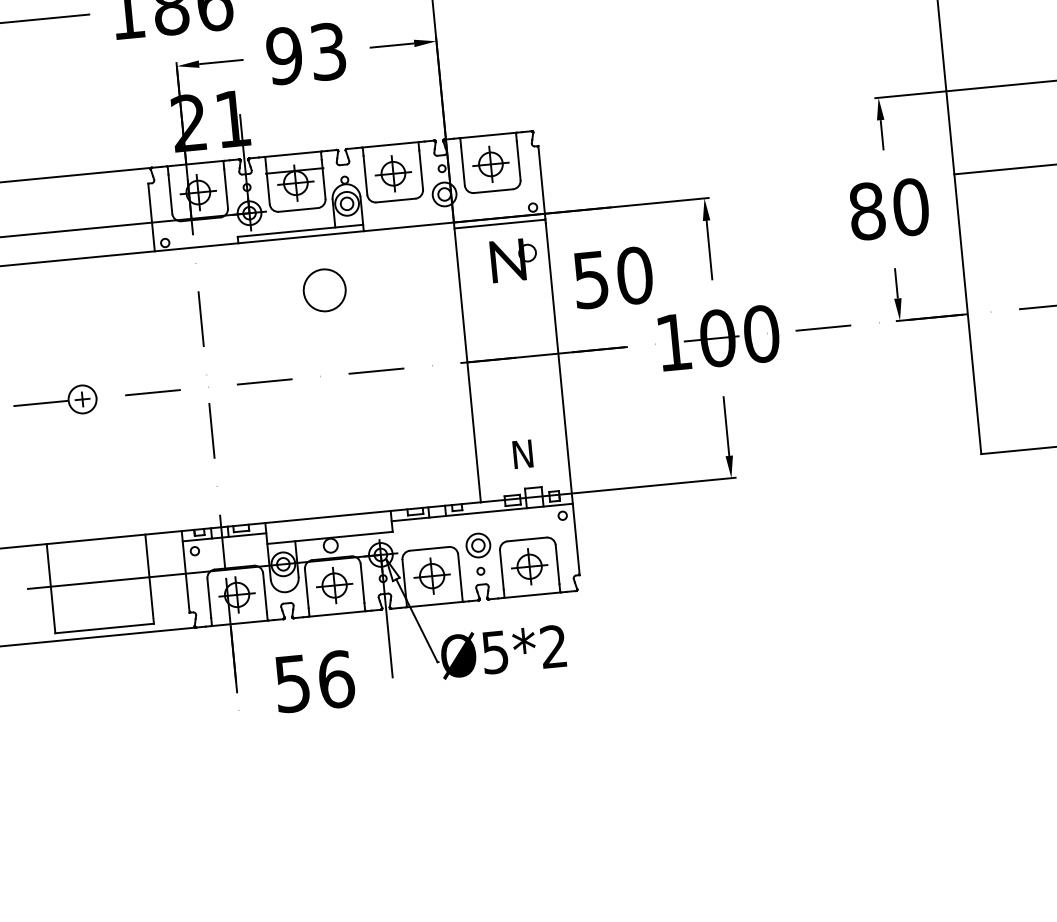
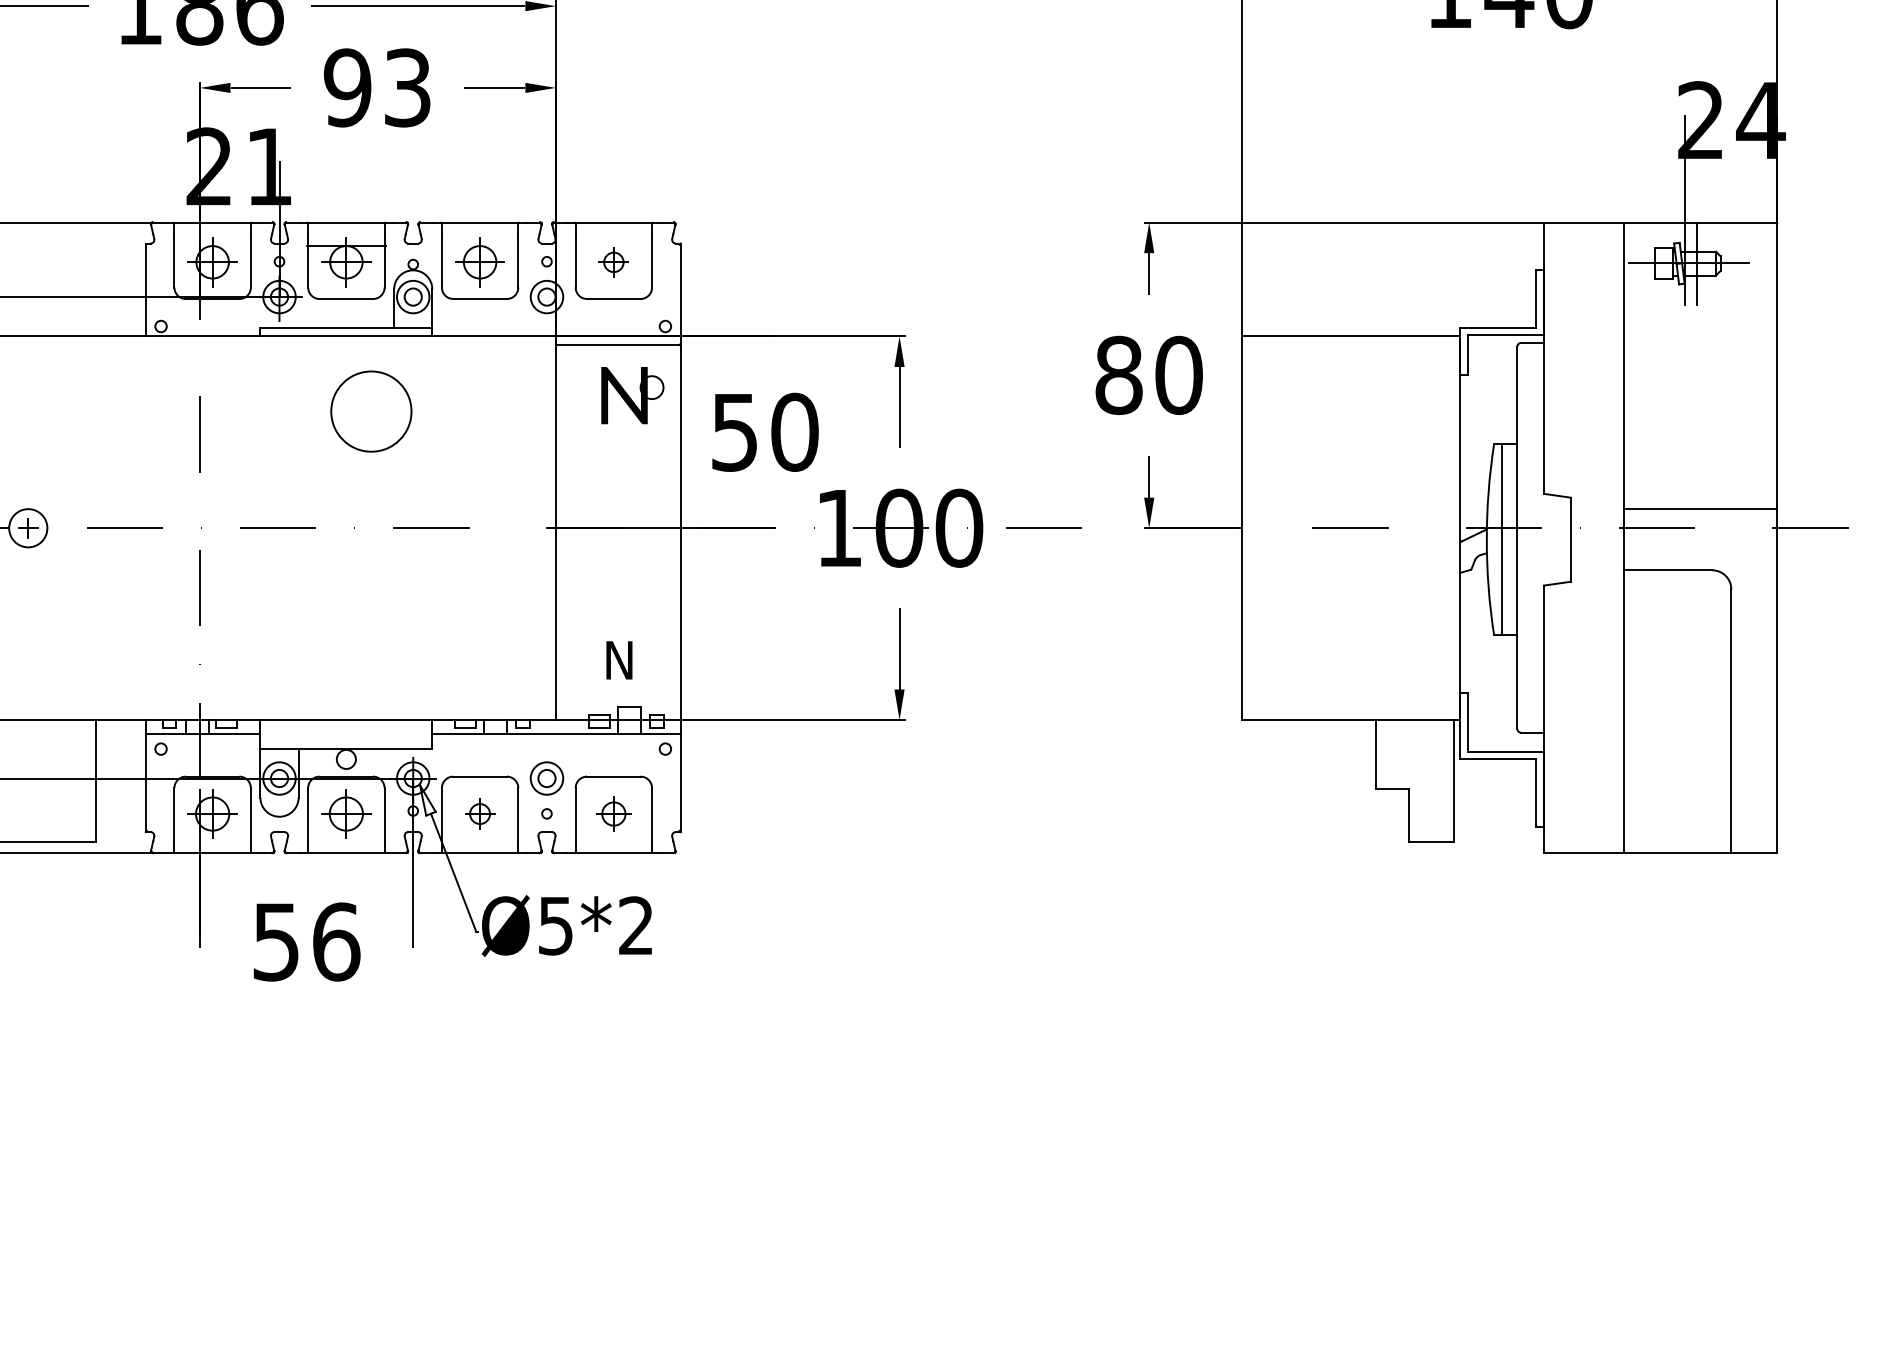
part: (490, 164) -> (613, 262), size x0.6
circle: (324, 290) -> (371, 411), size x1.4
part: (529, 566) -> (613, 813), size x0.7
part: (431, 575) -> (479, 813), size x0.6

